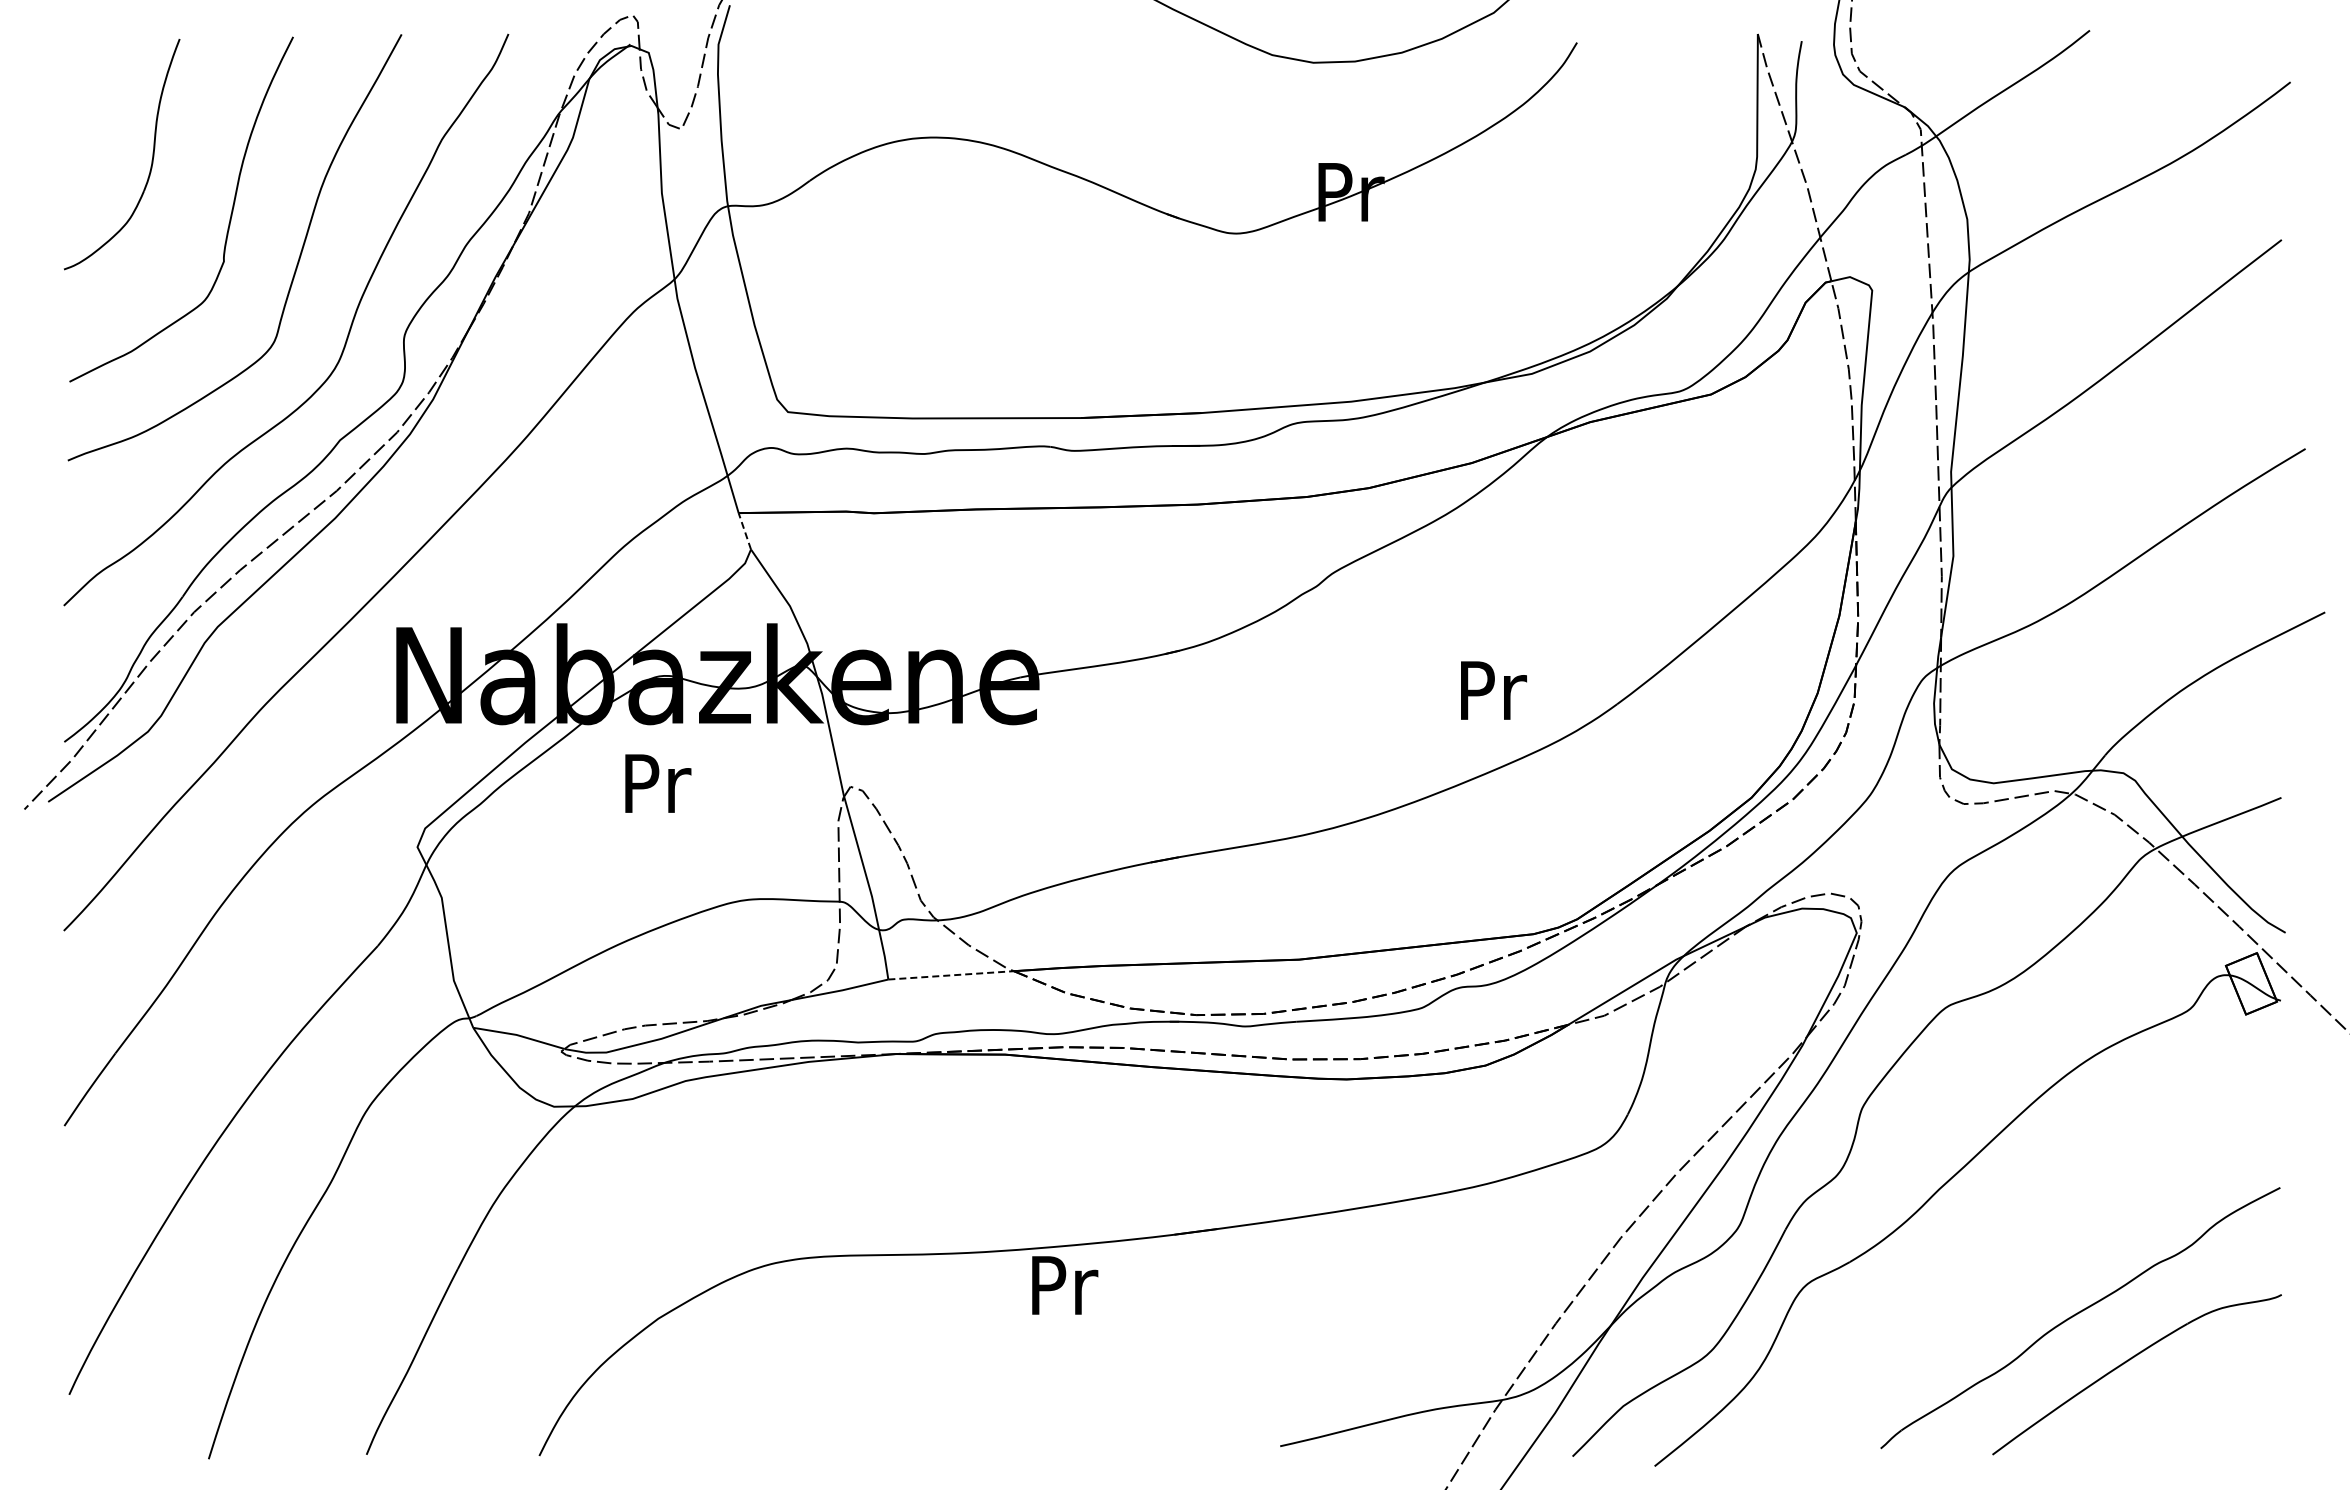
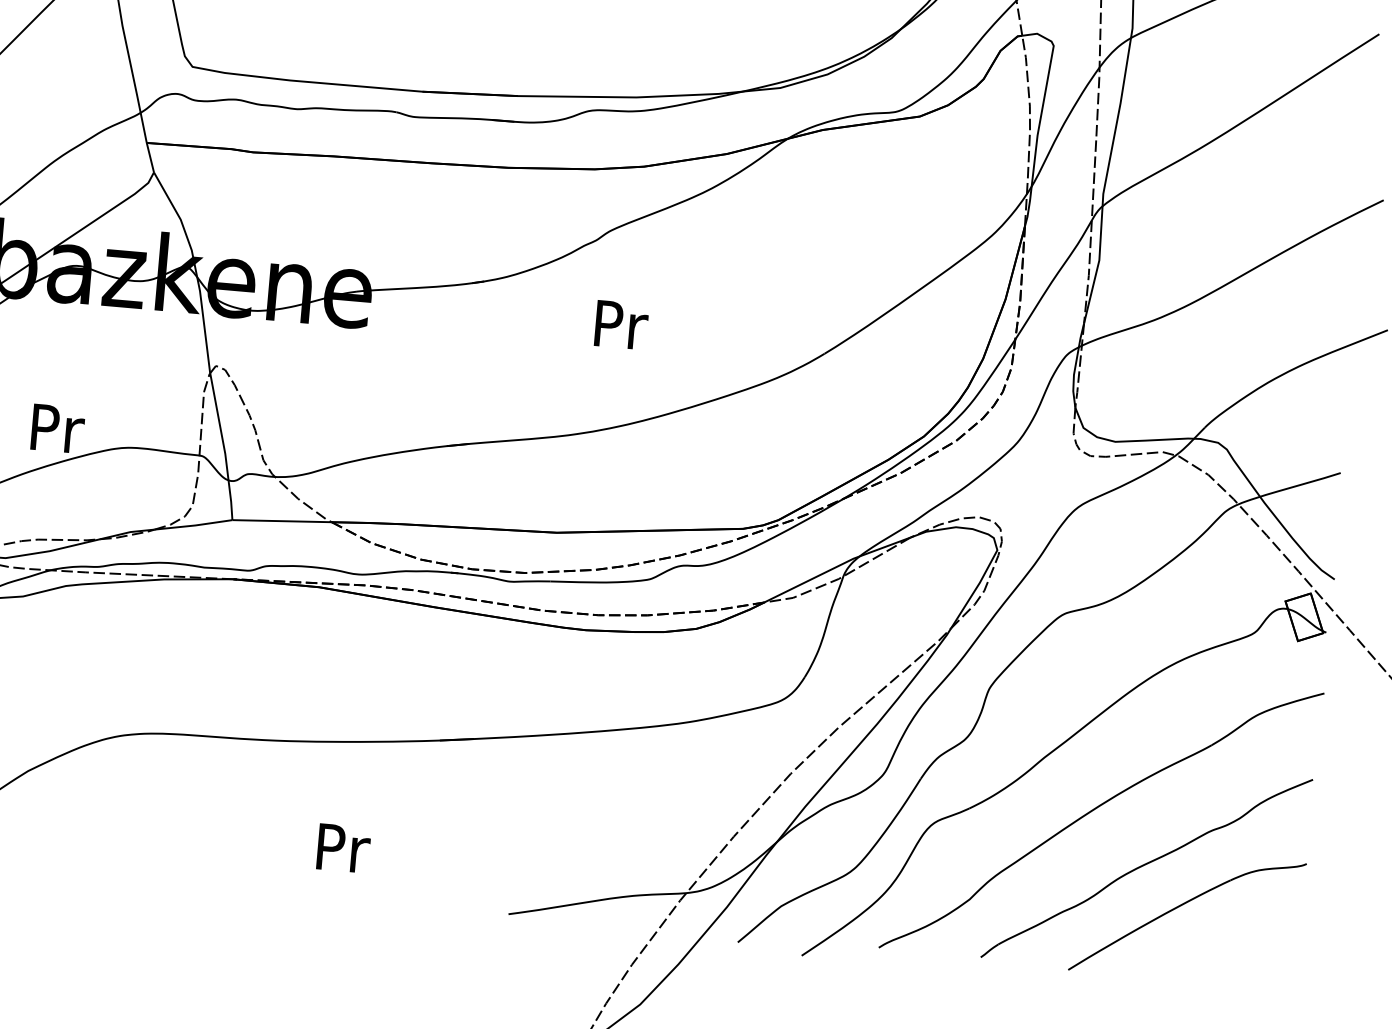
line: (744, 530) -> (150, 157), dashed -> solid
text: (1493, 690) -> (621, 325), moved
text: (658, 783) -> (58, 428), moved
line: (951, 975) -> (282, 521), dashed -> solid
part: (2006, 1251) -> (1093, 810), added
text: (1065, 1285) -> (344, 848), moved

